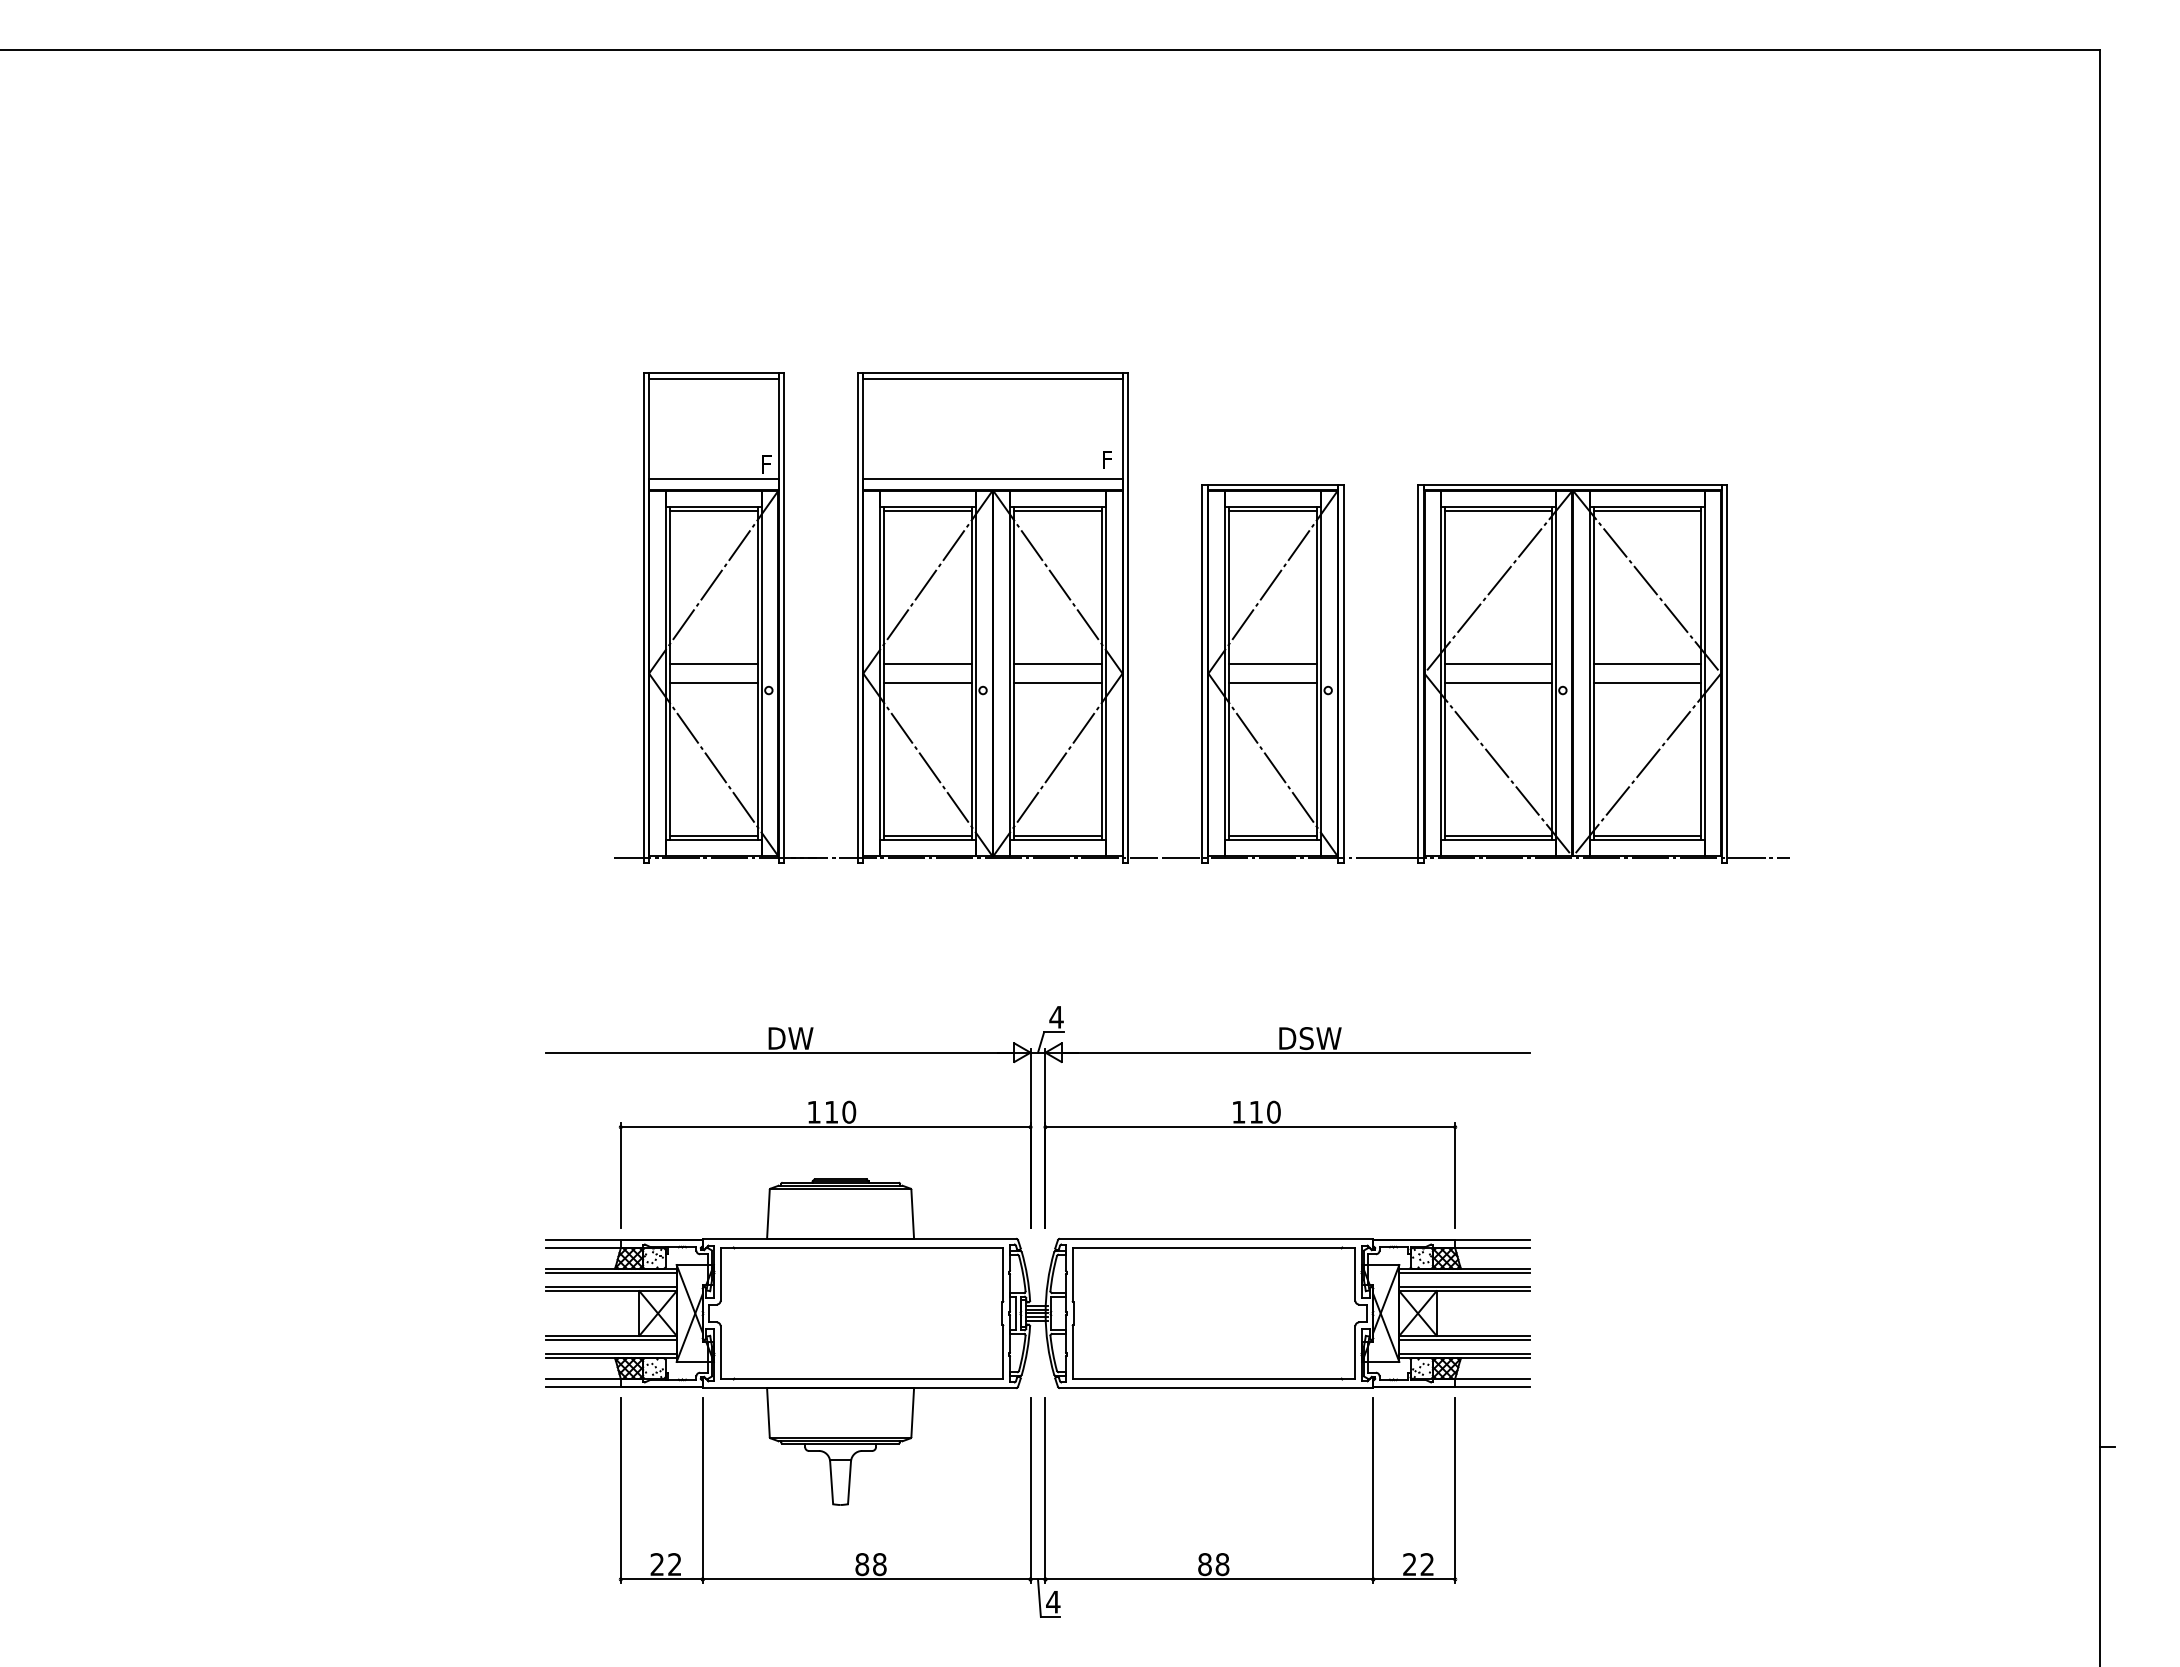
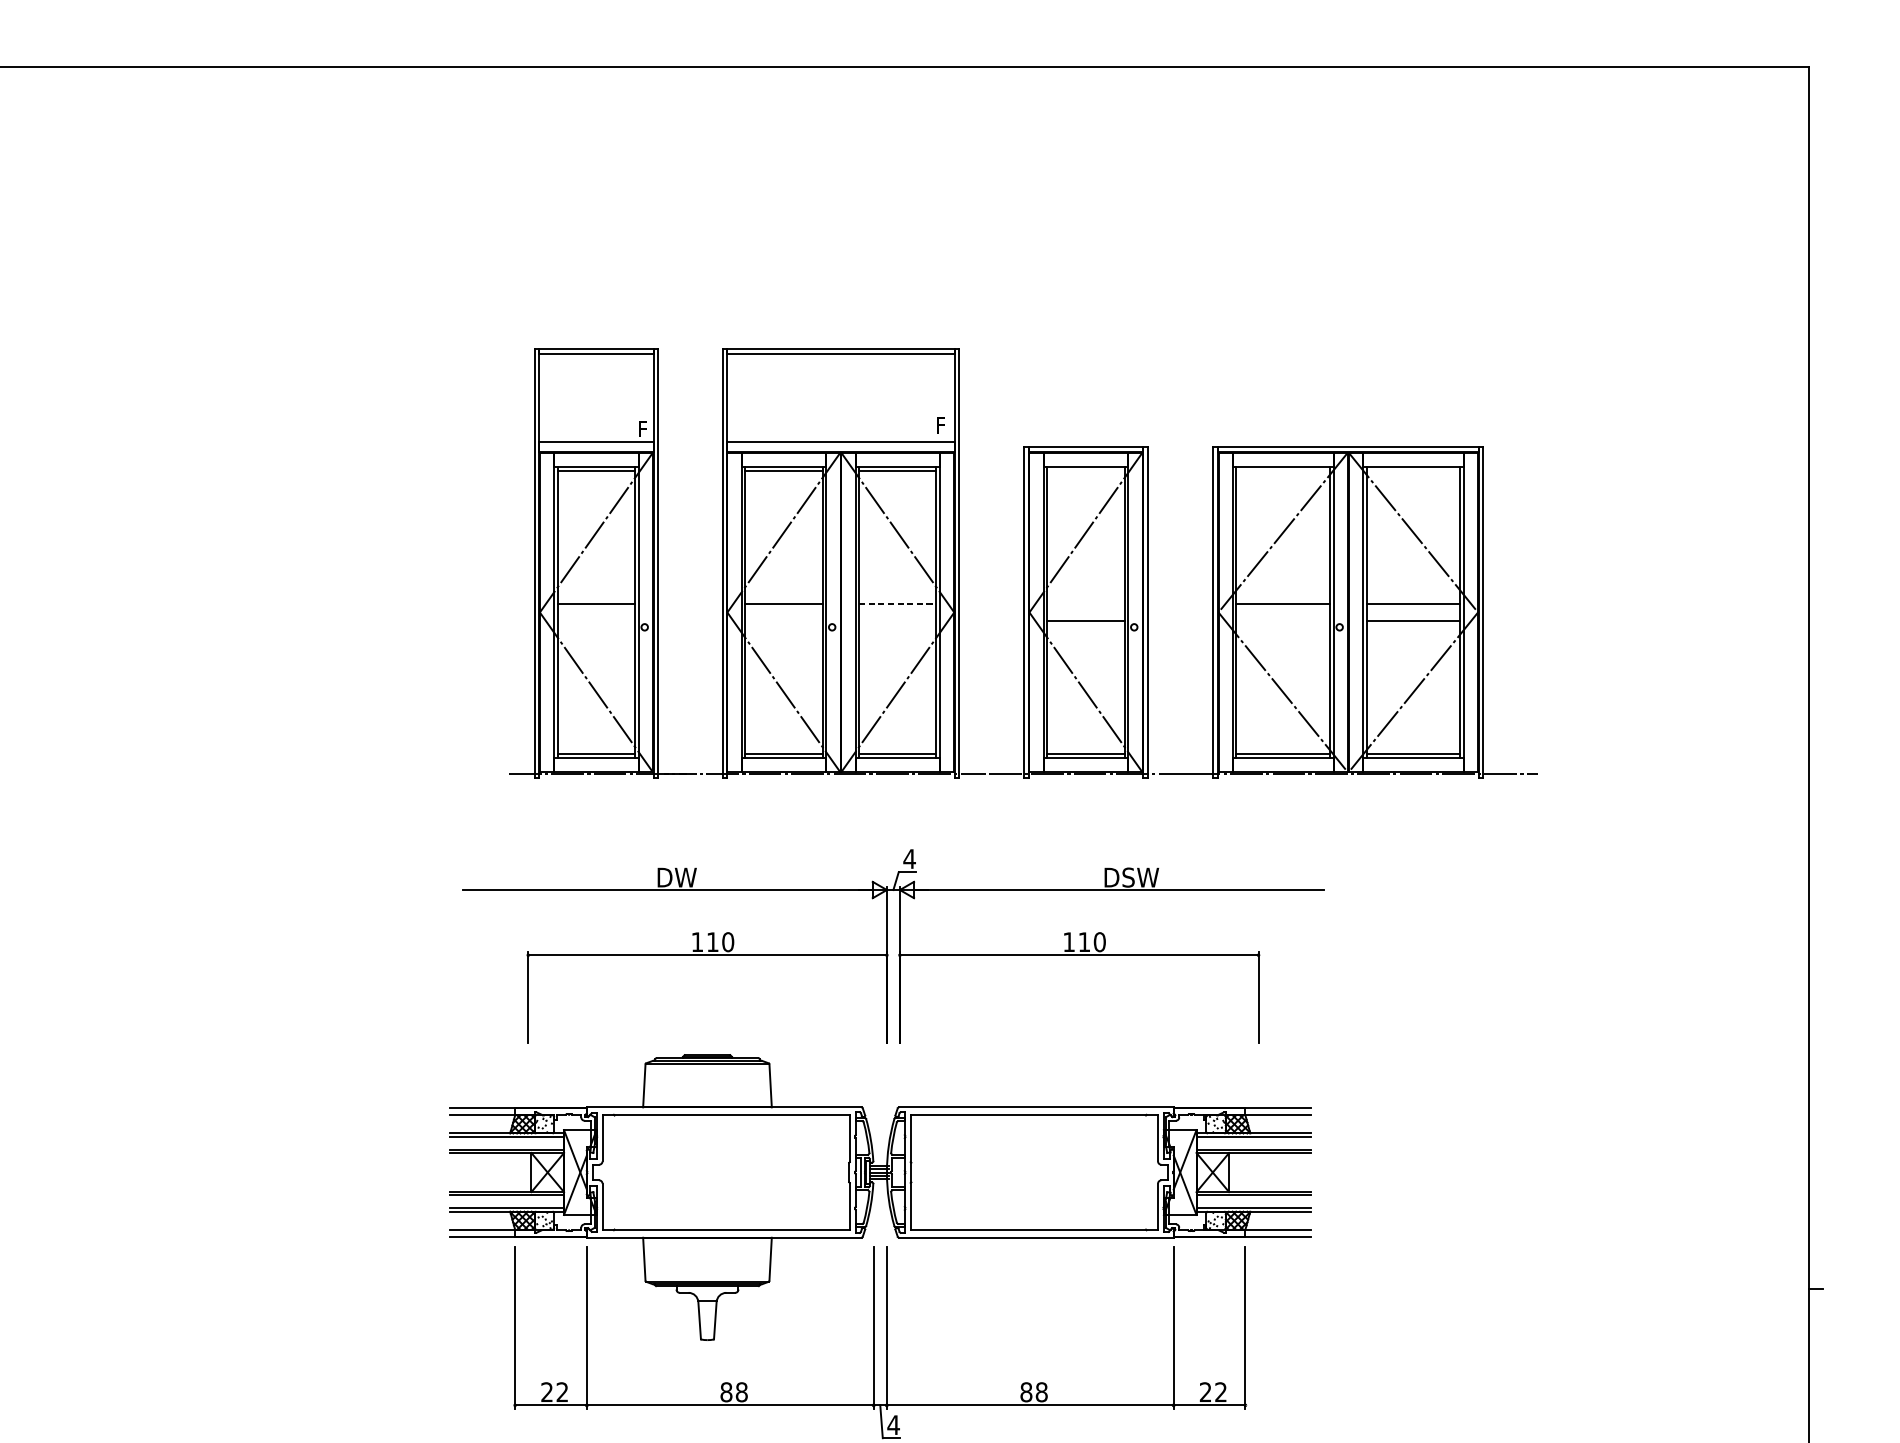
line: (1272, 511) -> (1085, 470), removed
line: (1497, 511) -> (1282, 470), removed
line: (1646, 511) -> (1412, 470), removed
line: (1058, 664) -> (898, 604), solid -> dashed
line: (1272, 664) -> (1085, 604), removed
line: (713, 682) -> (596, 620), removed
line: (927, 682) -> (783, 620), removed
line: (1057, 682) -> (897, 620), removed
line: (1497, 682) -> (1282, 620), removed
part: (1037, 1117) -> (892, 946), moved

